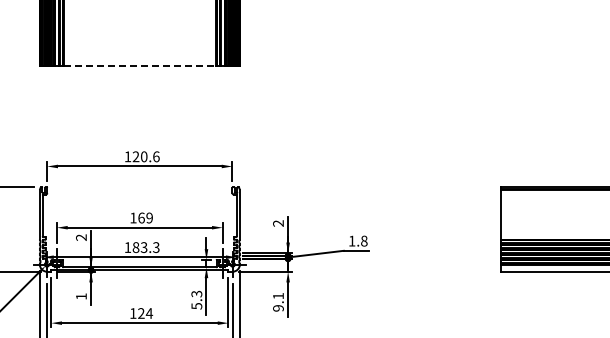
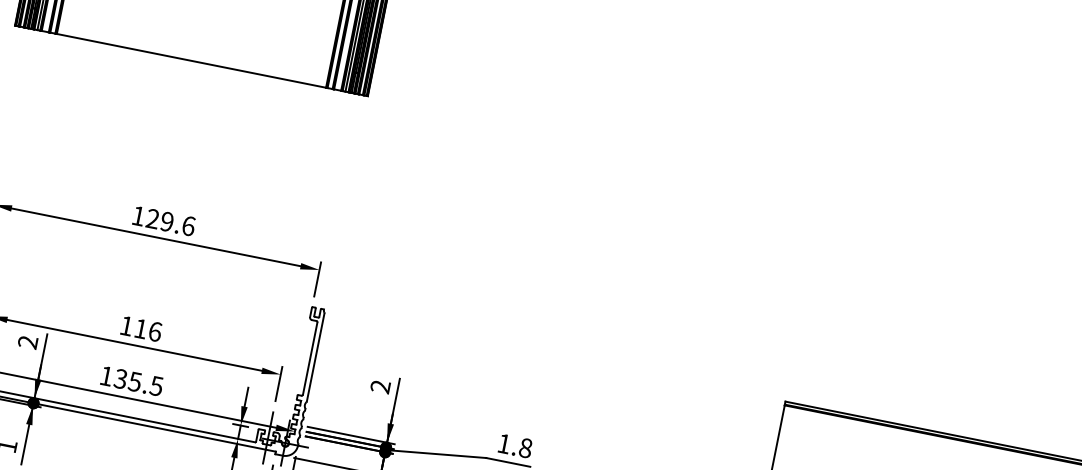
line: (140, 66) -> (192, 61), dashed -> solid
text: (143, 156) -> (166, 221), 120.6 -> 129.6
text: (145, 217) -> (148, 329), 169 -> 116
text: (145, 247) -> (137, 382), 183.3 -> 135.5

